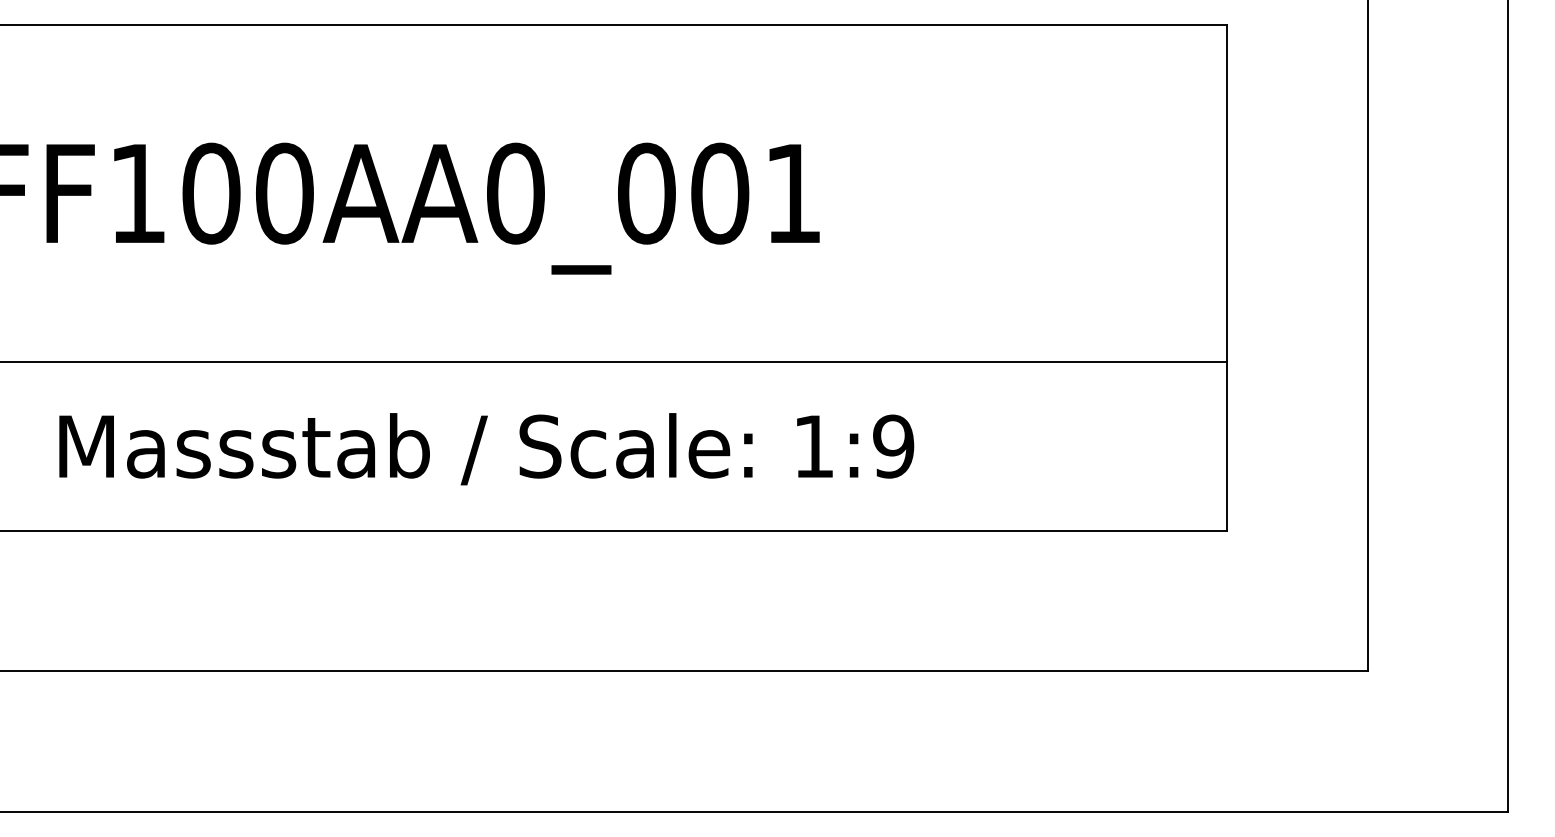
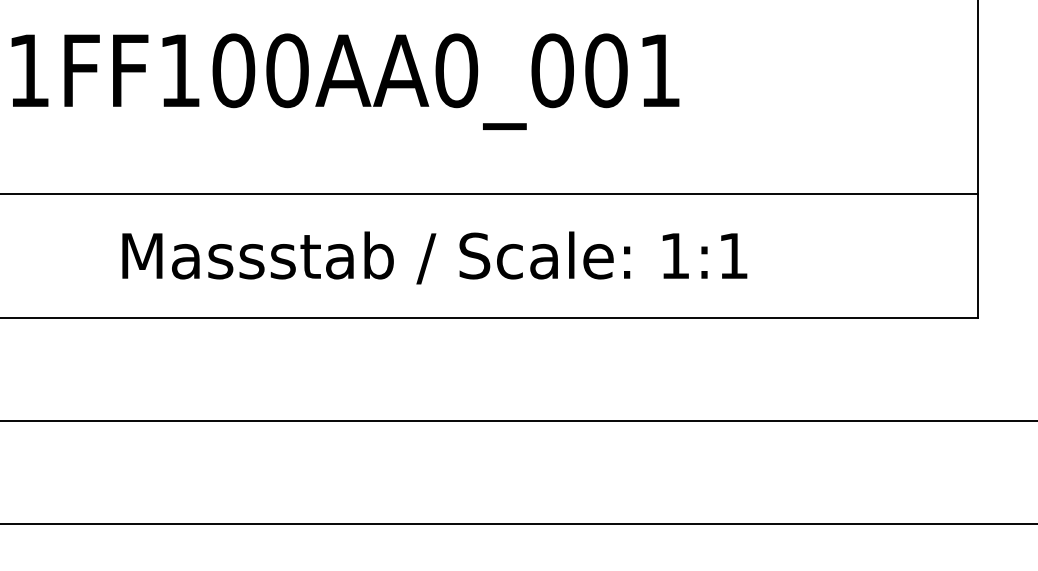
text: (893, 446) -> (733, 255), 1:9 -> 1:1

